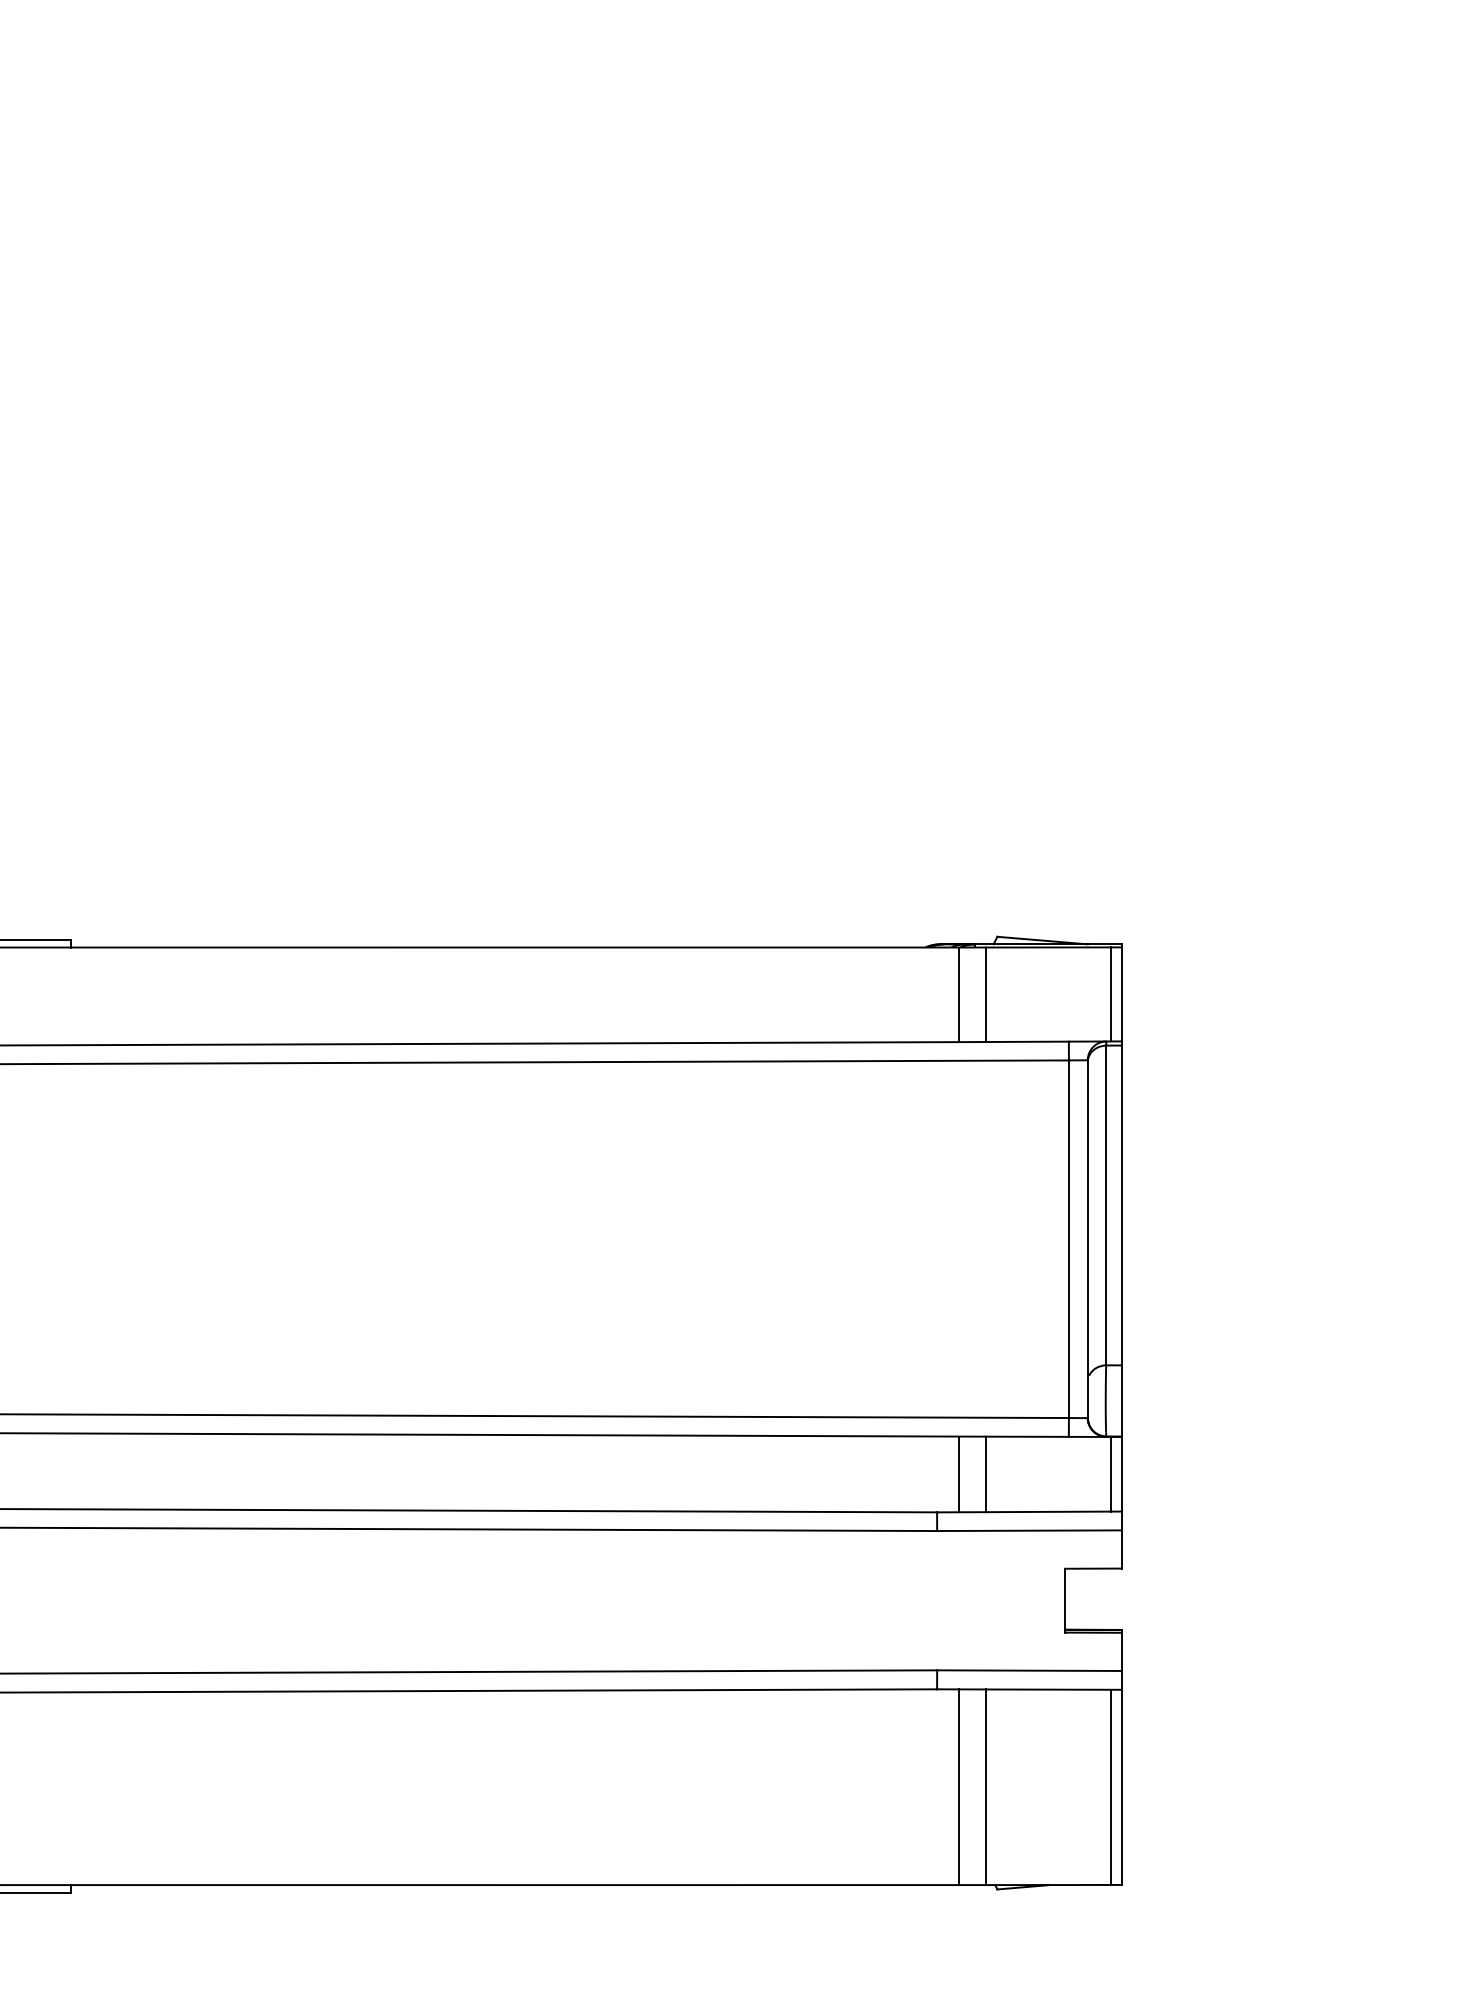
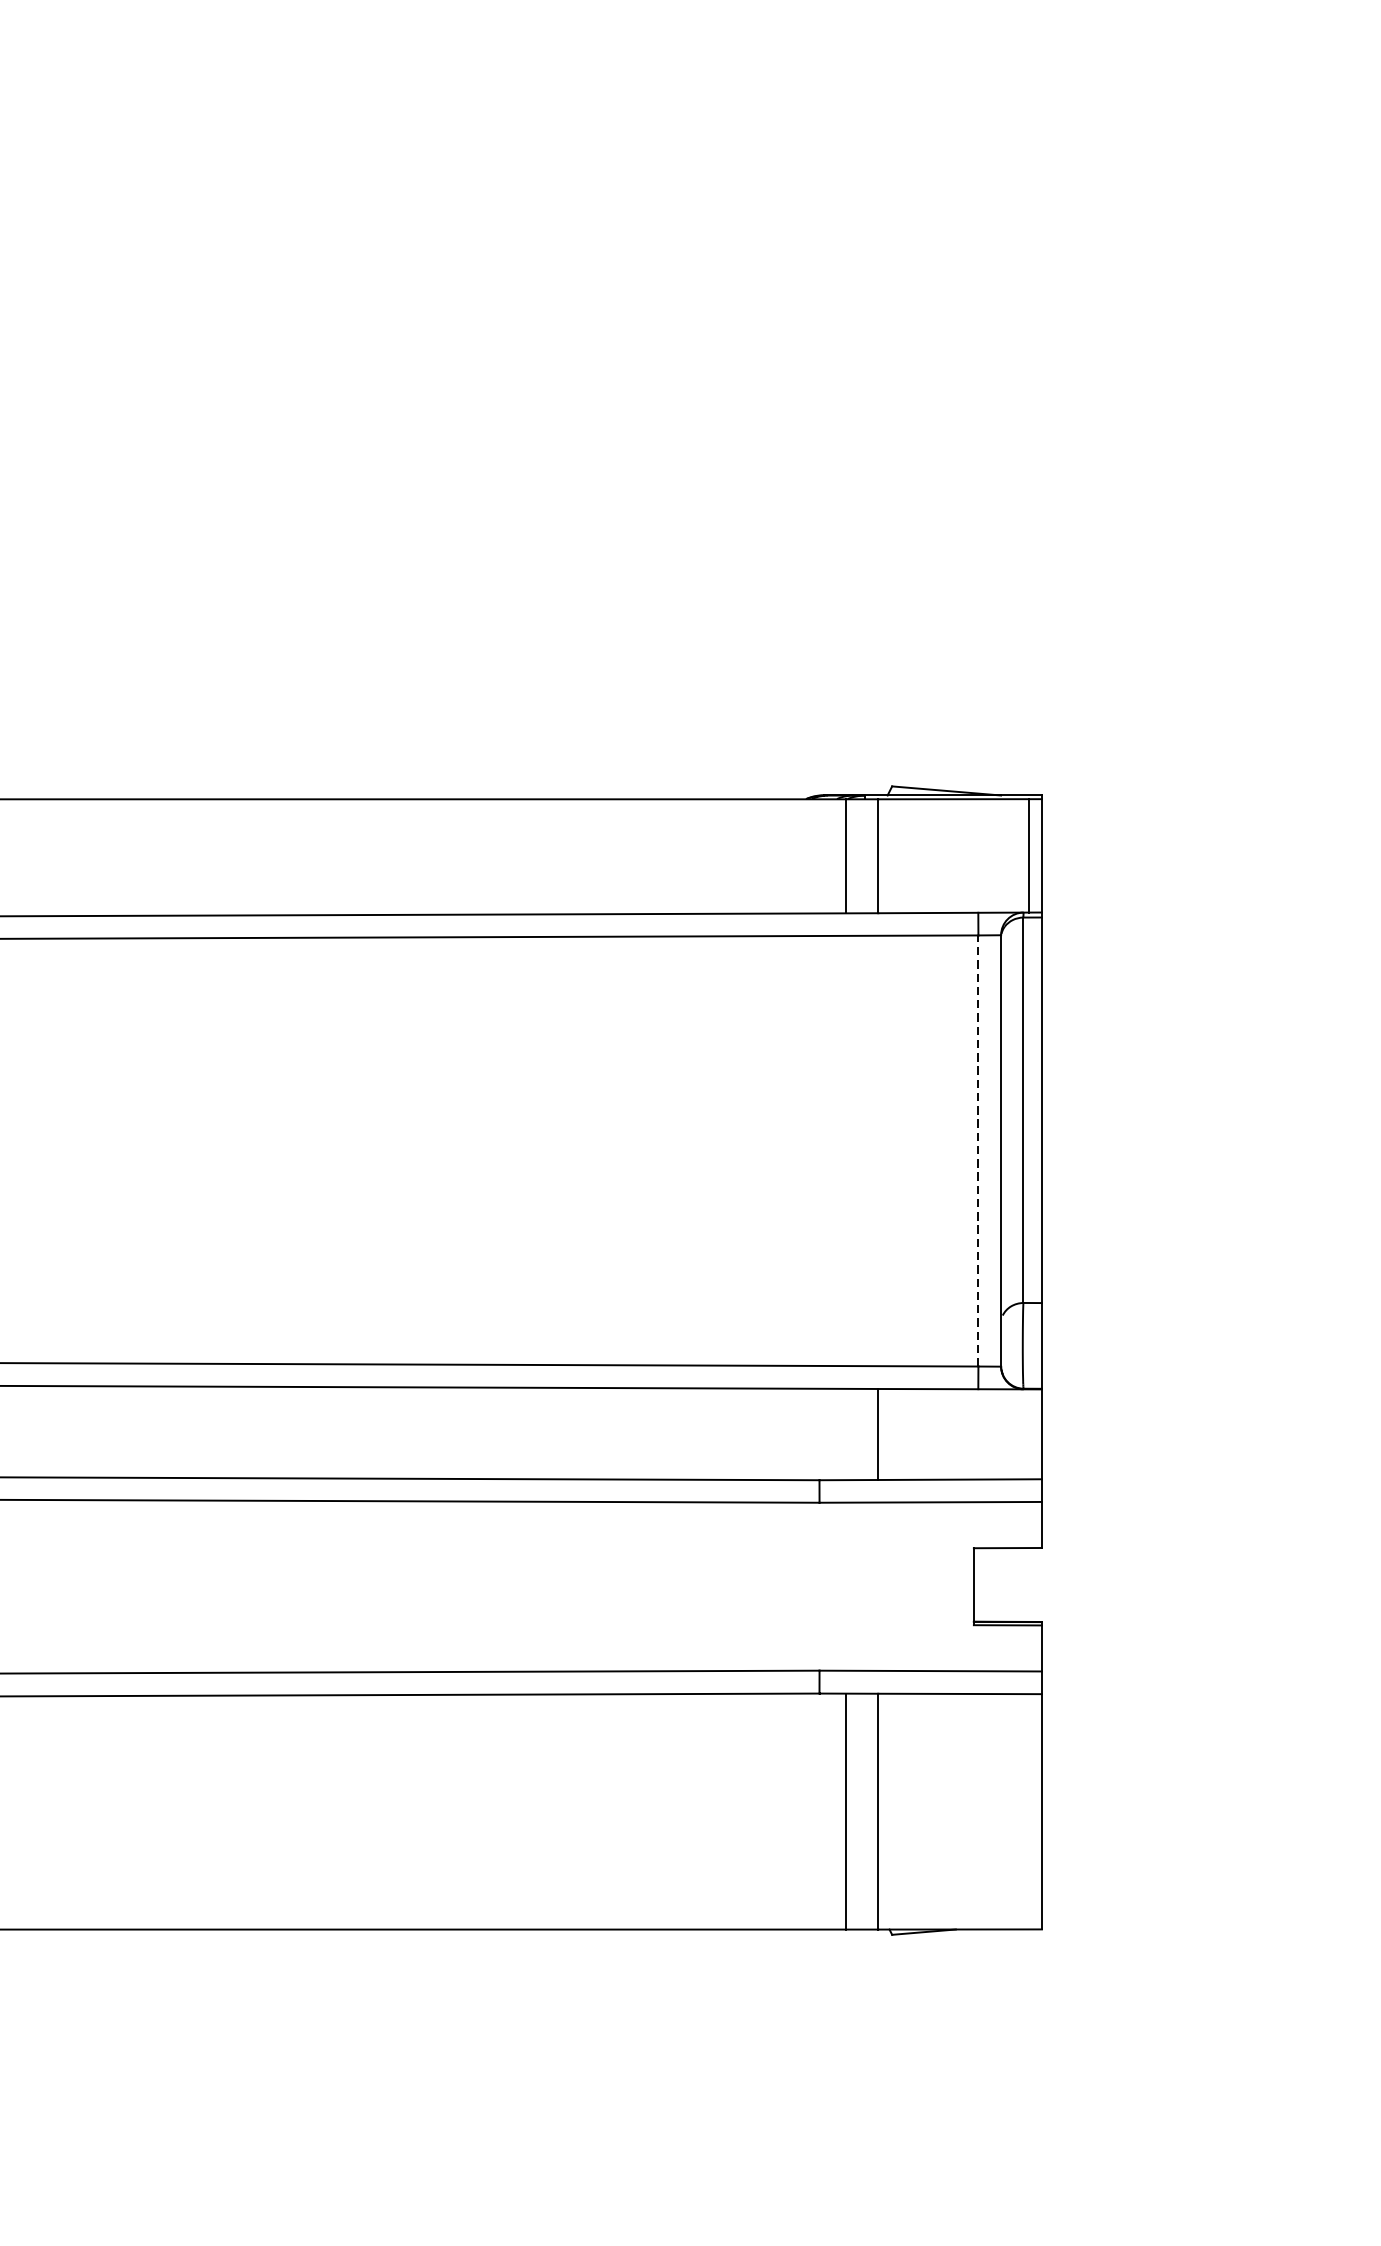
line: (1068, 1239) -> (977, 1151), solid -> dashed
line: (959, 1474) -> (846, 1434), removed
line: (1110, 1474) -> (1028, 1434), removed
line: (1110, 1787) -> (1028, 1811), removed

